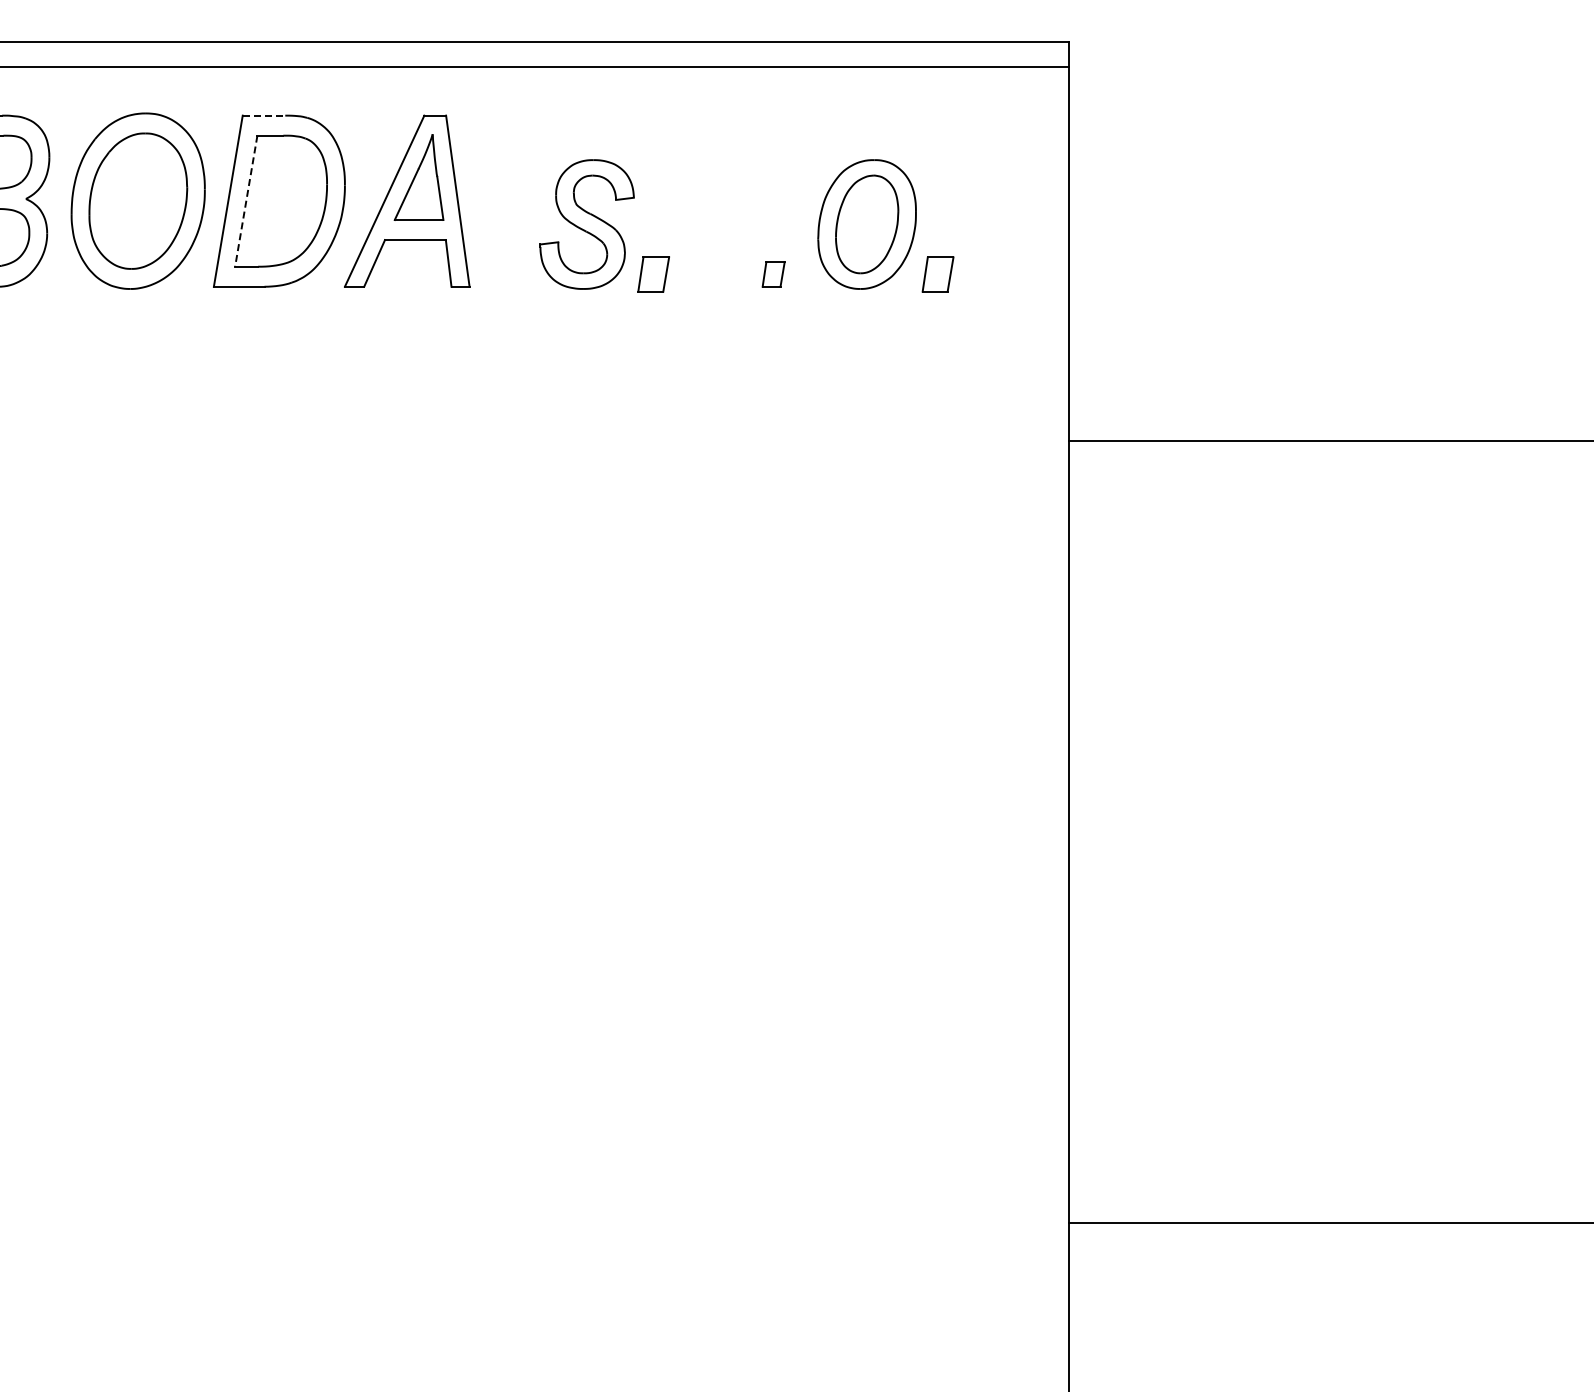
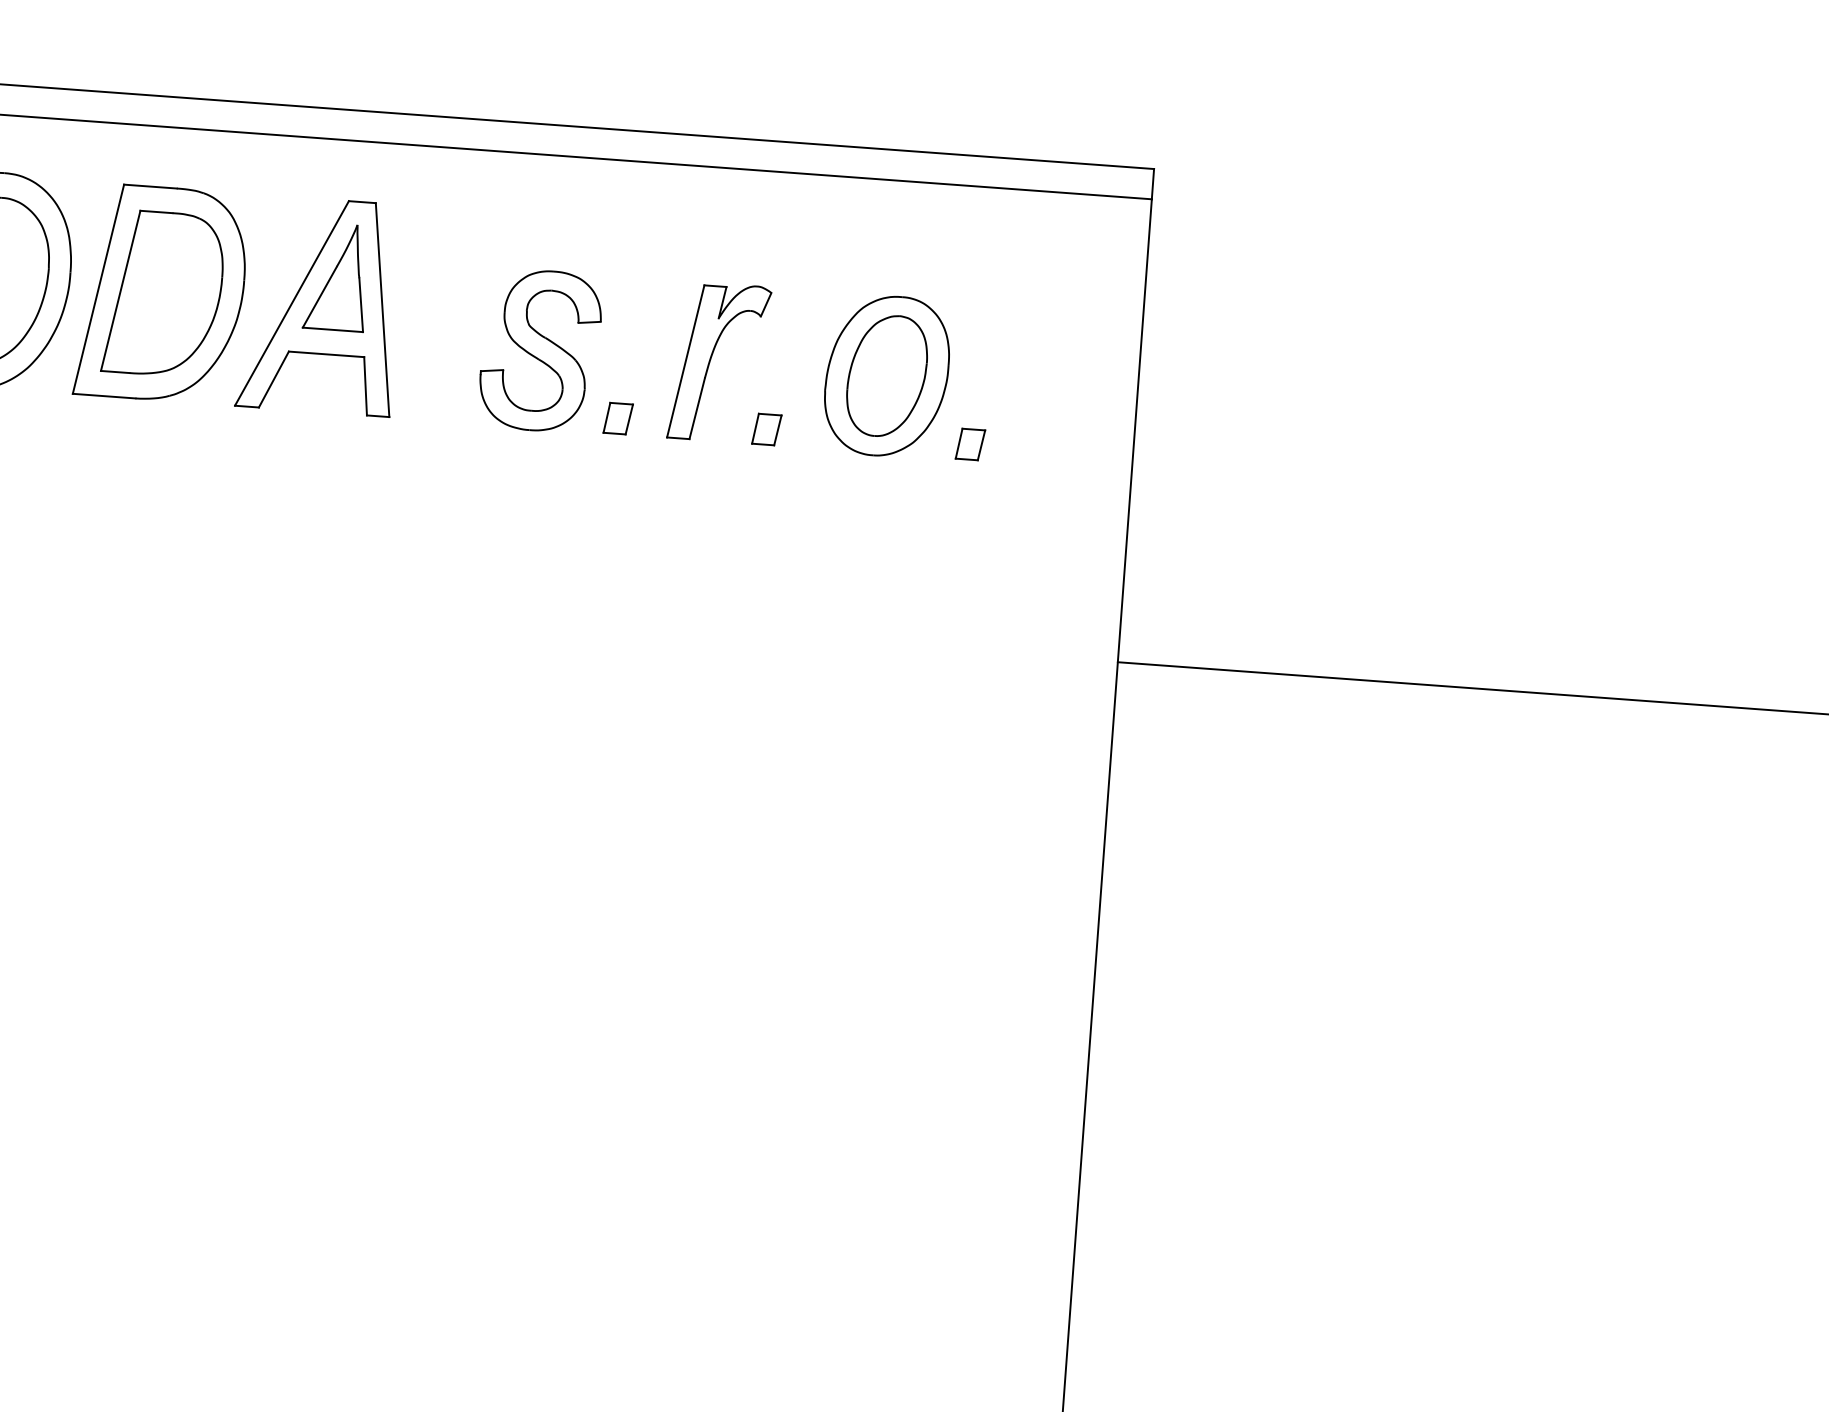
line: (264, 115) -> (151, 186), dashed -> solid
line: (246, 201) -> (120, 291), dashed -> solid
part: (725, 221) -> (712, 359), added
part: (653, 274) -> (618, 418), size x0.71
part: (938, 274) -> (970, 444), size x0.71

